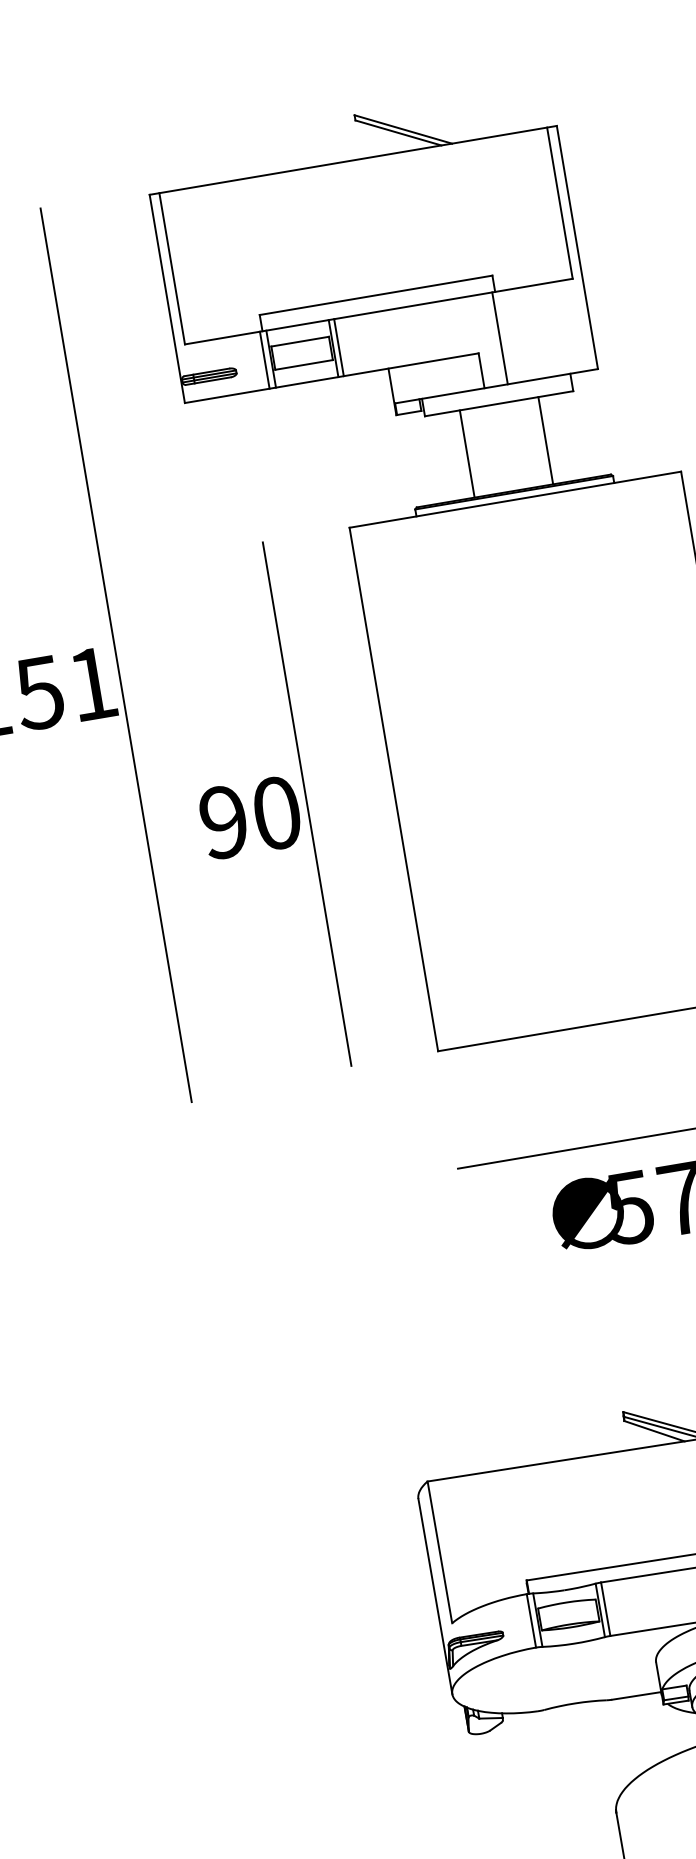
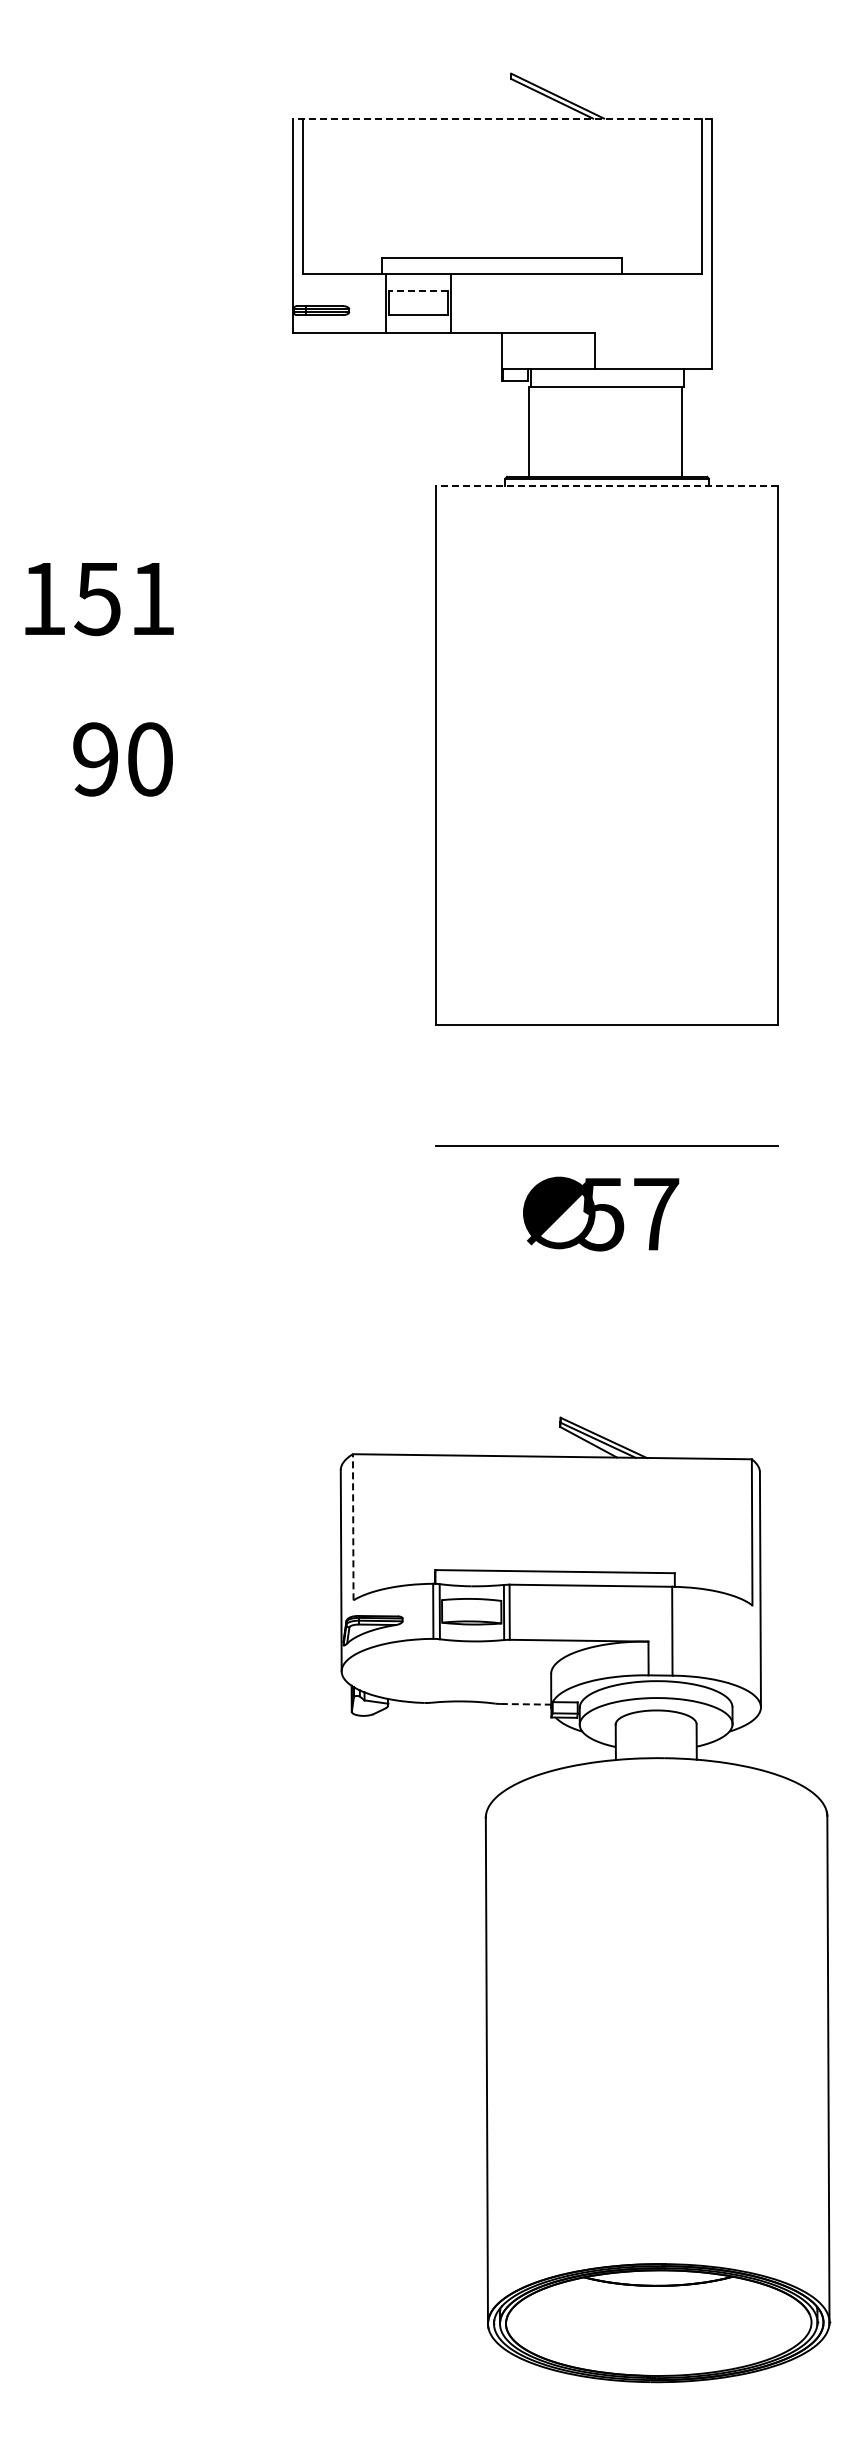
line: (353, 160) -> (502, 118), solid -> dashed
line: (500, 338) -> (619, 321), removed
line: (300, 341) -> (418, 291), solid -> dashed
line: (339, 347) -> (456, 303), removed
line: (264, 360) -> (379, 303), removed
line: (545, 440) -> (681, 431), moved
line: (467, 453) -> (528, 431), moved
line: (515, 499) -> (607, 485), solid -> dashed
line: (115, 654) -> (180, 573), removed
line: (307, 804) -> (347, 755), removed
text: (250, 817) -> (122, 759), moved
line: (440, 1551) -> (353, 1526), solid -> dashed
line: (637, 1696) -> (526, 1704), solid -> dashed

